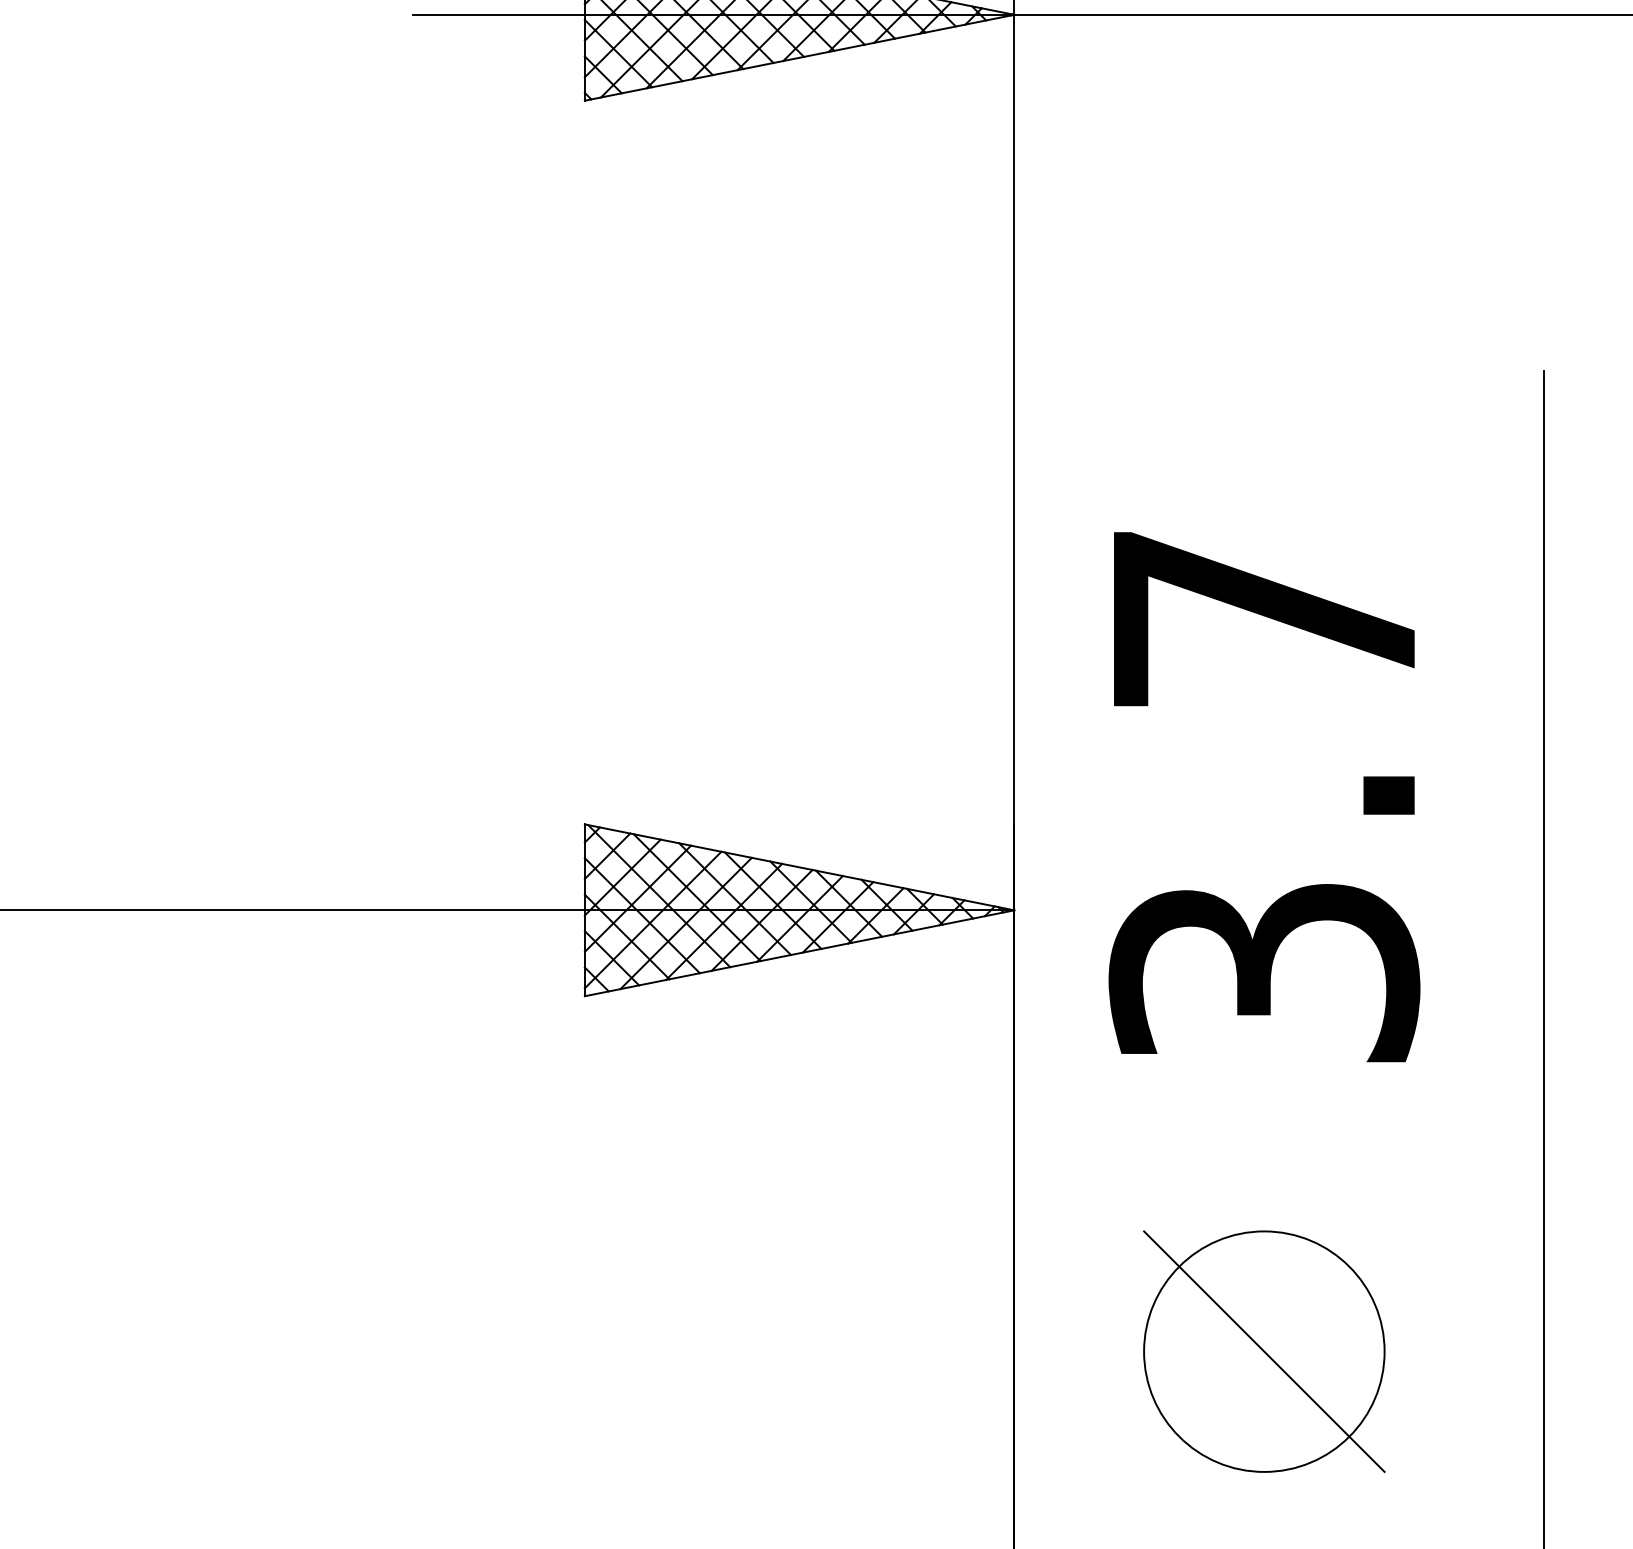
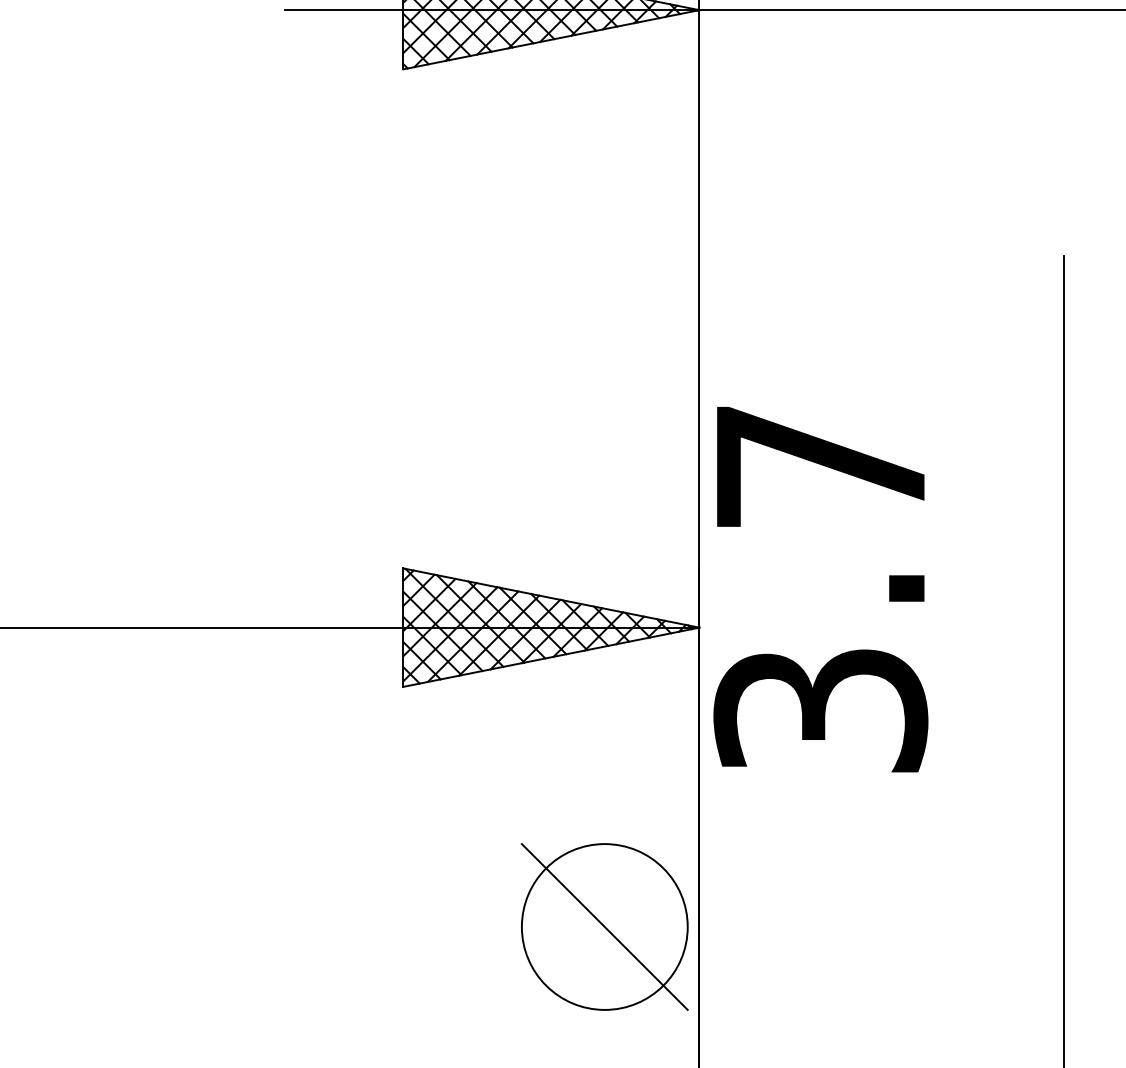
text: (1263, 796) -> (820, 589), moved
part: (1263, 1350) -> (604, 926), moved

